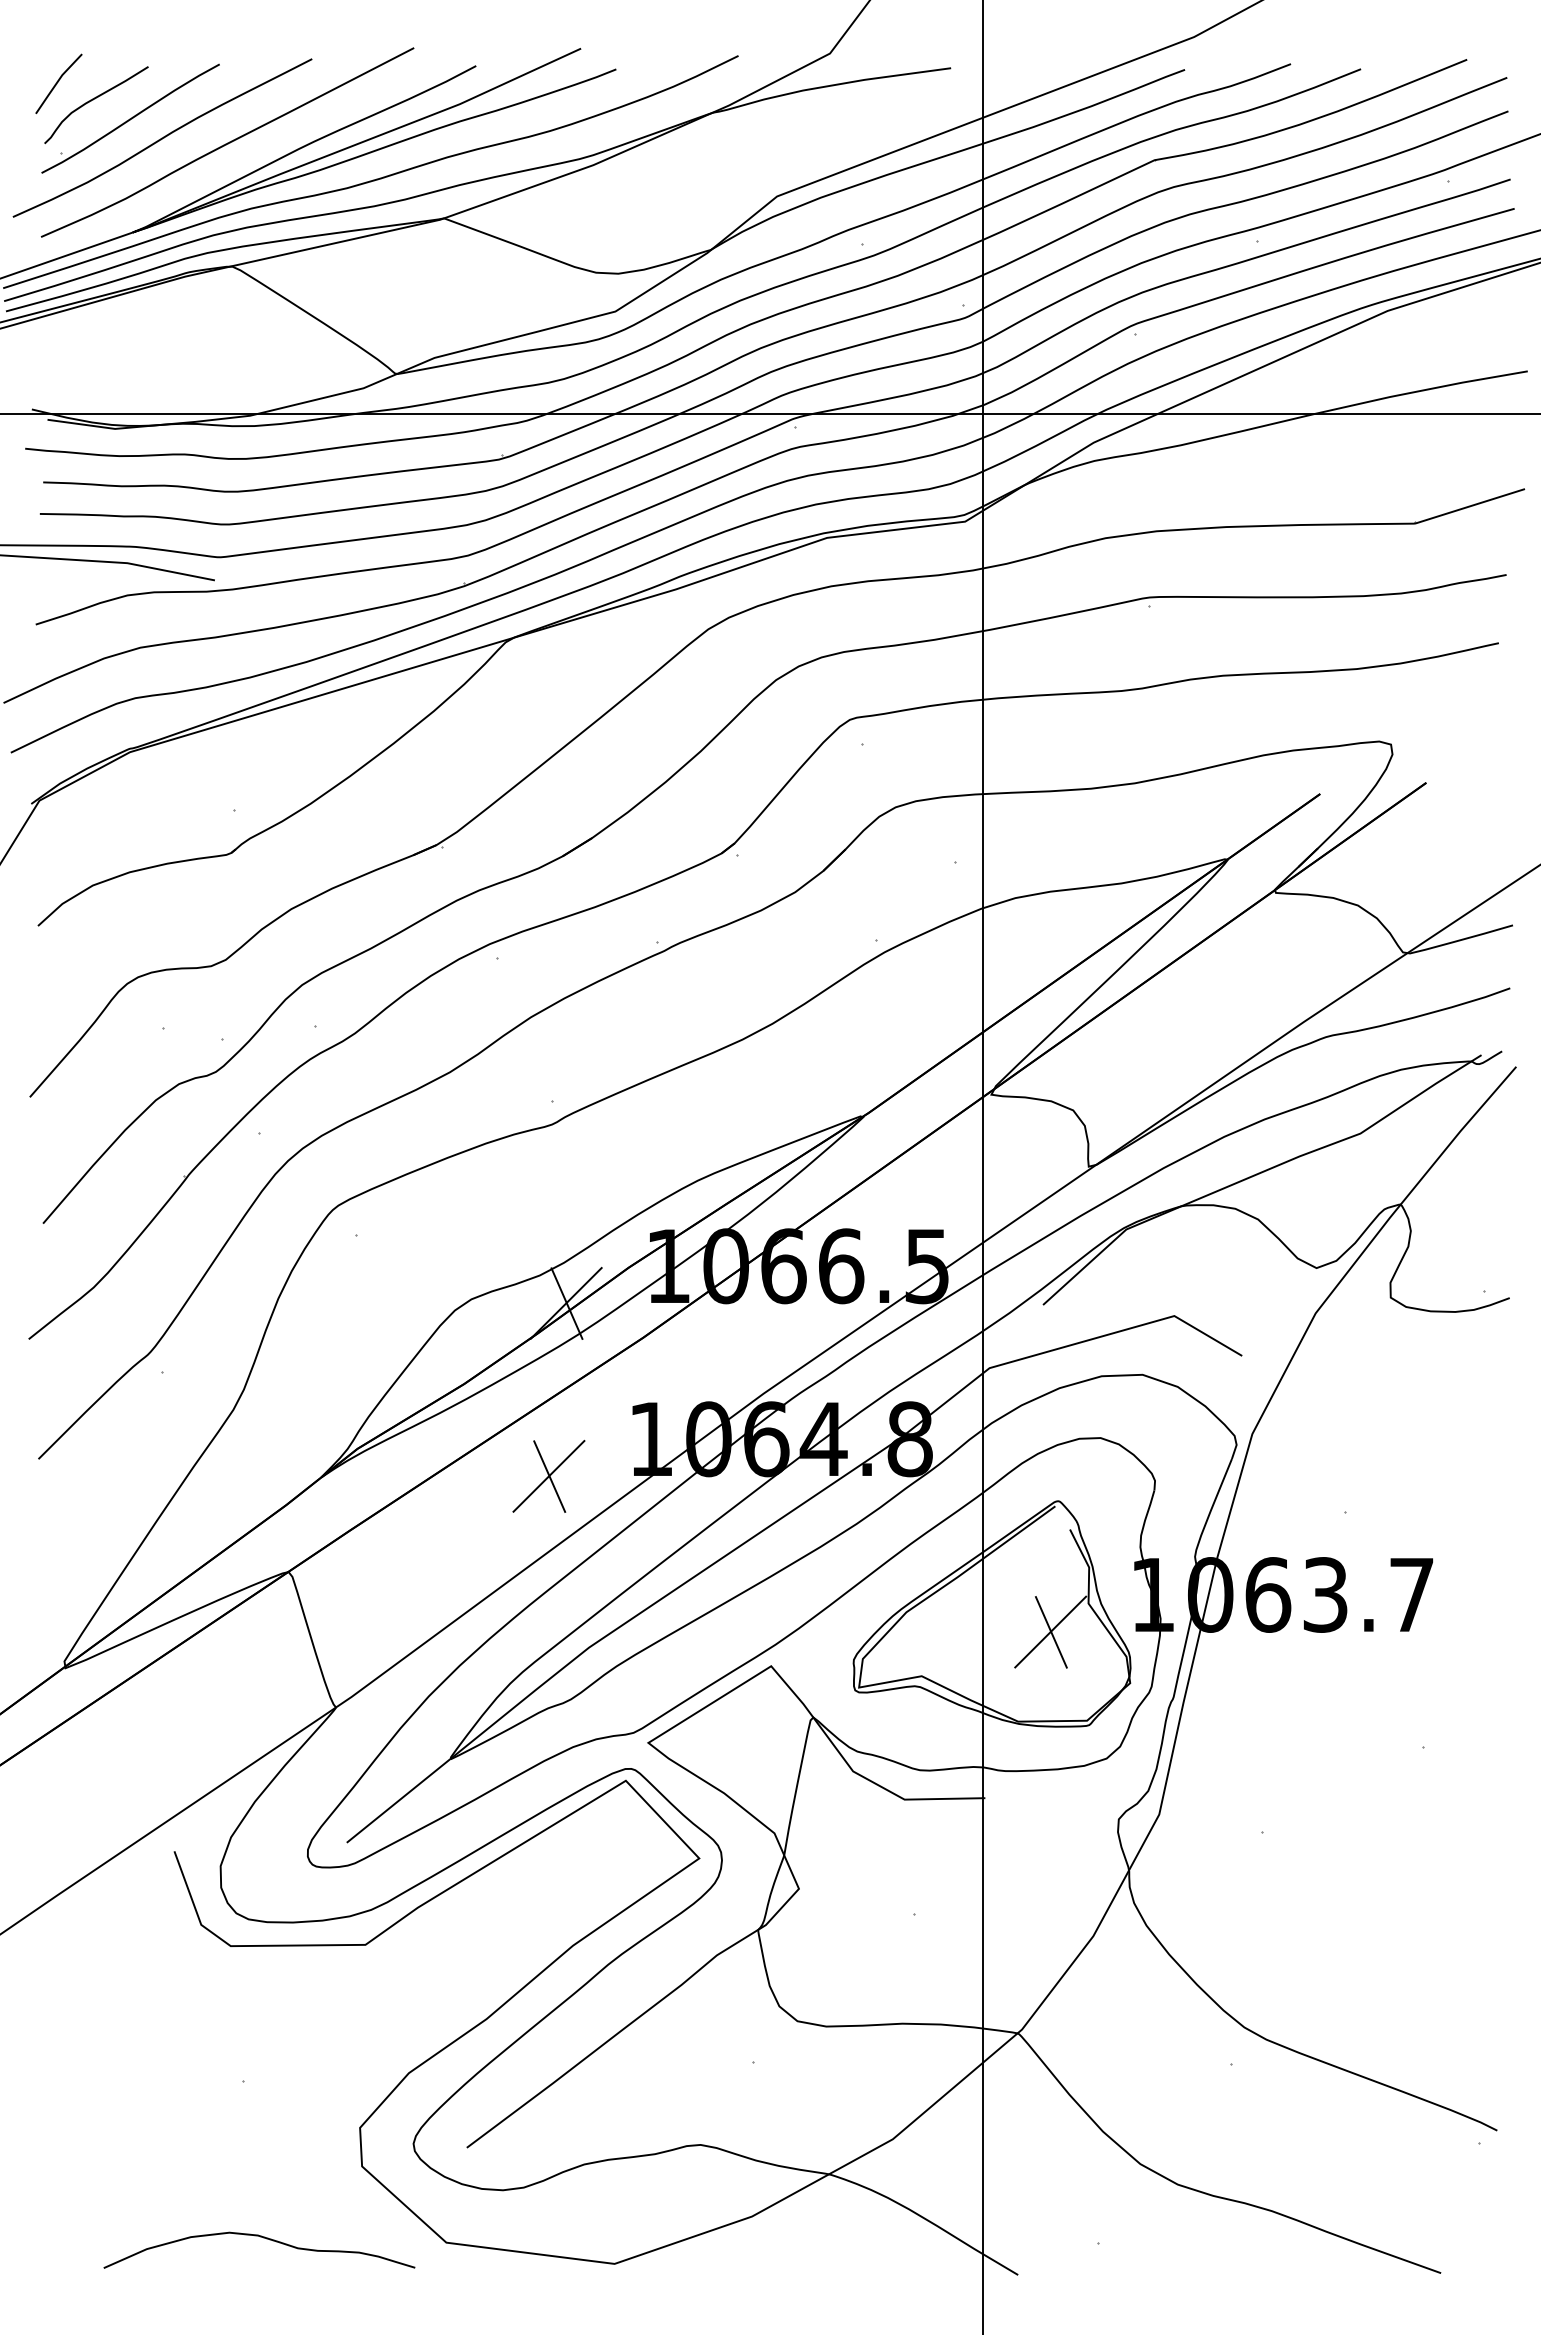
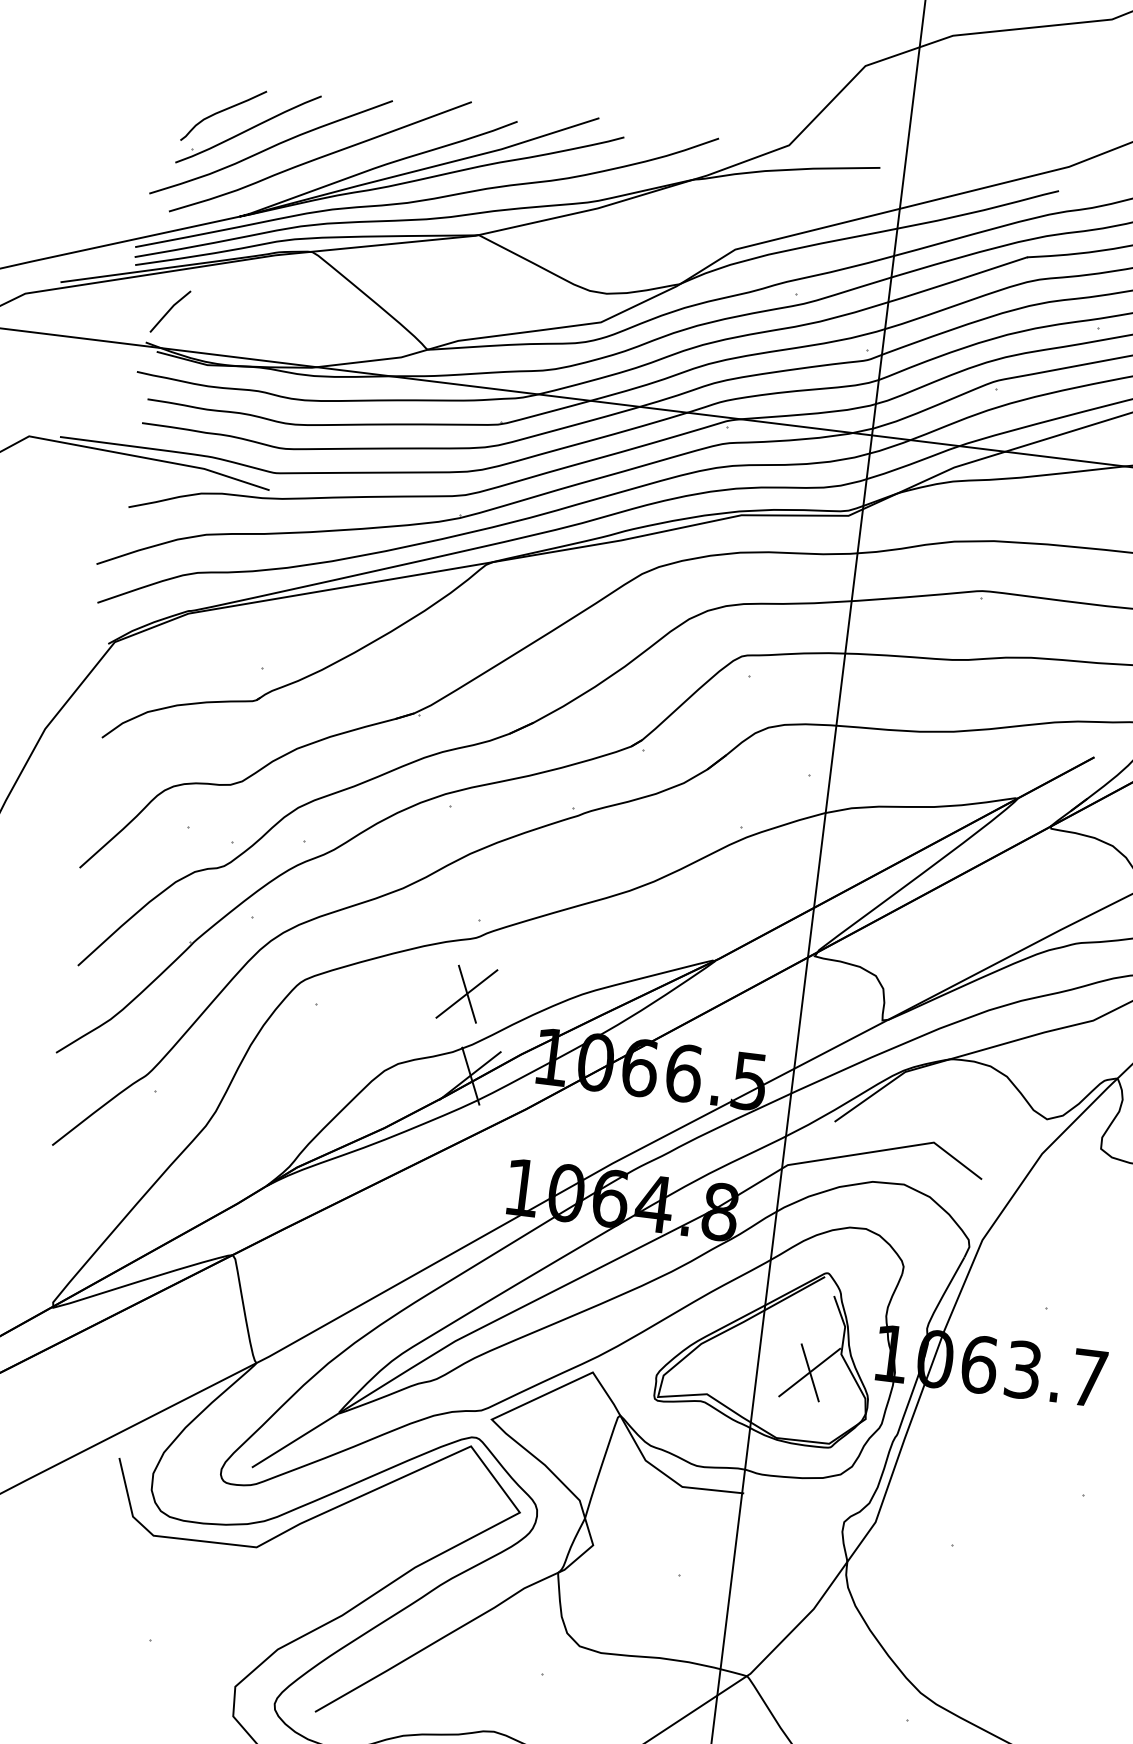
line: (58, 82) -> (170, 310), moved
part: (548, 1475) -> (466, 993), moved

